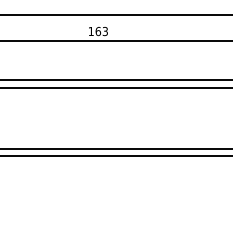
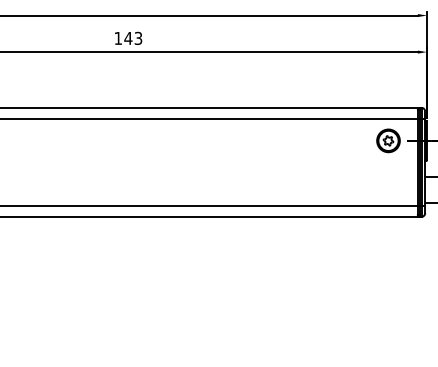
text: (98, 30) -> (128, 37), 163 -> 143

